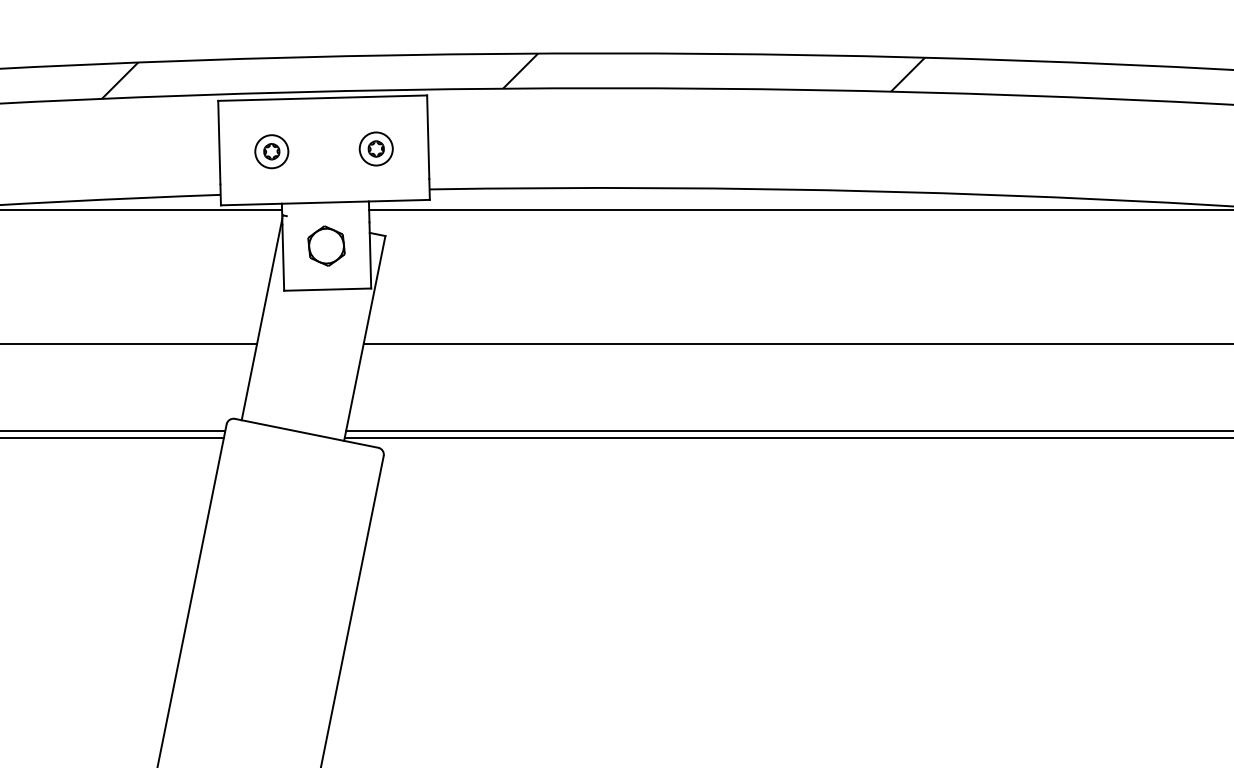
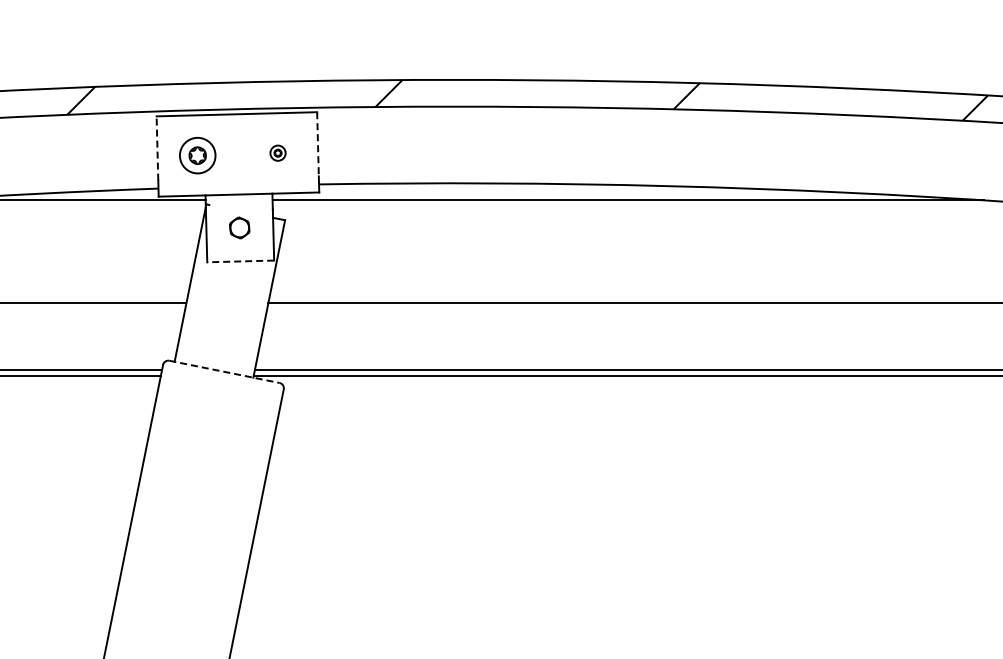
line: (428, 137) -> (318, 144), solid -> dashed
line: (219, 141) -> (157, 147), solid -> dashed
part: (375, 147) -> (277, 152), size x0.6
part: (271, 150) -> (197, 154), size x1.4
part: (326, 245) -> (239, 227), size x0.7
line: (327, 289) -> (240, 261), solid -> dashed
line: (306, 432) -> (224, 371), solid -> dashed

